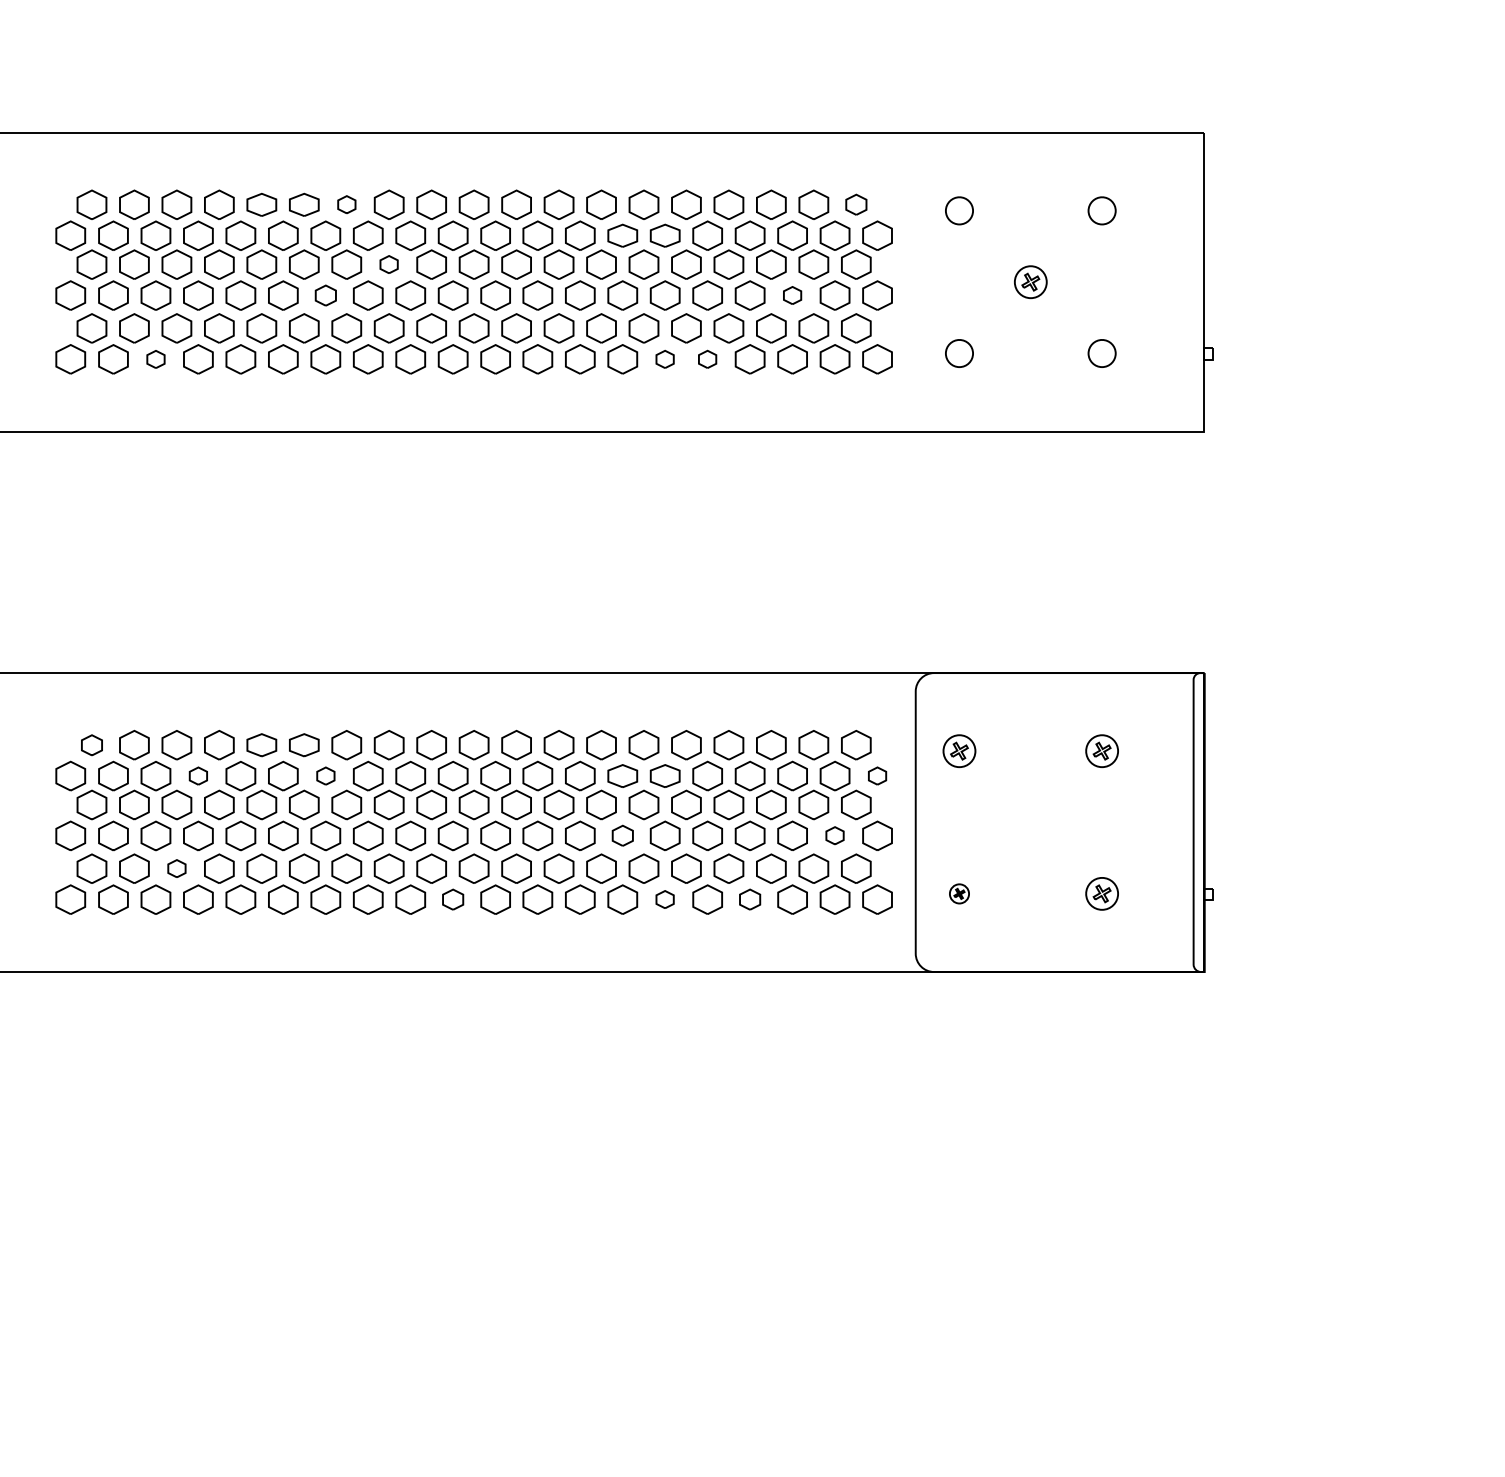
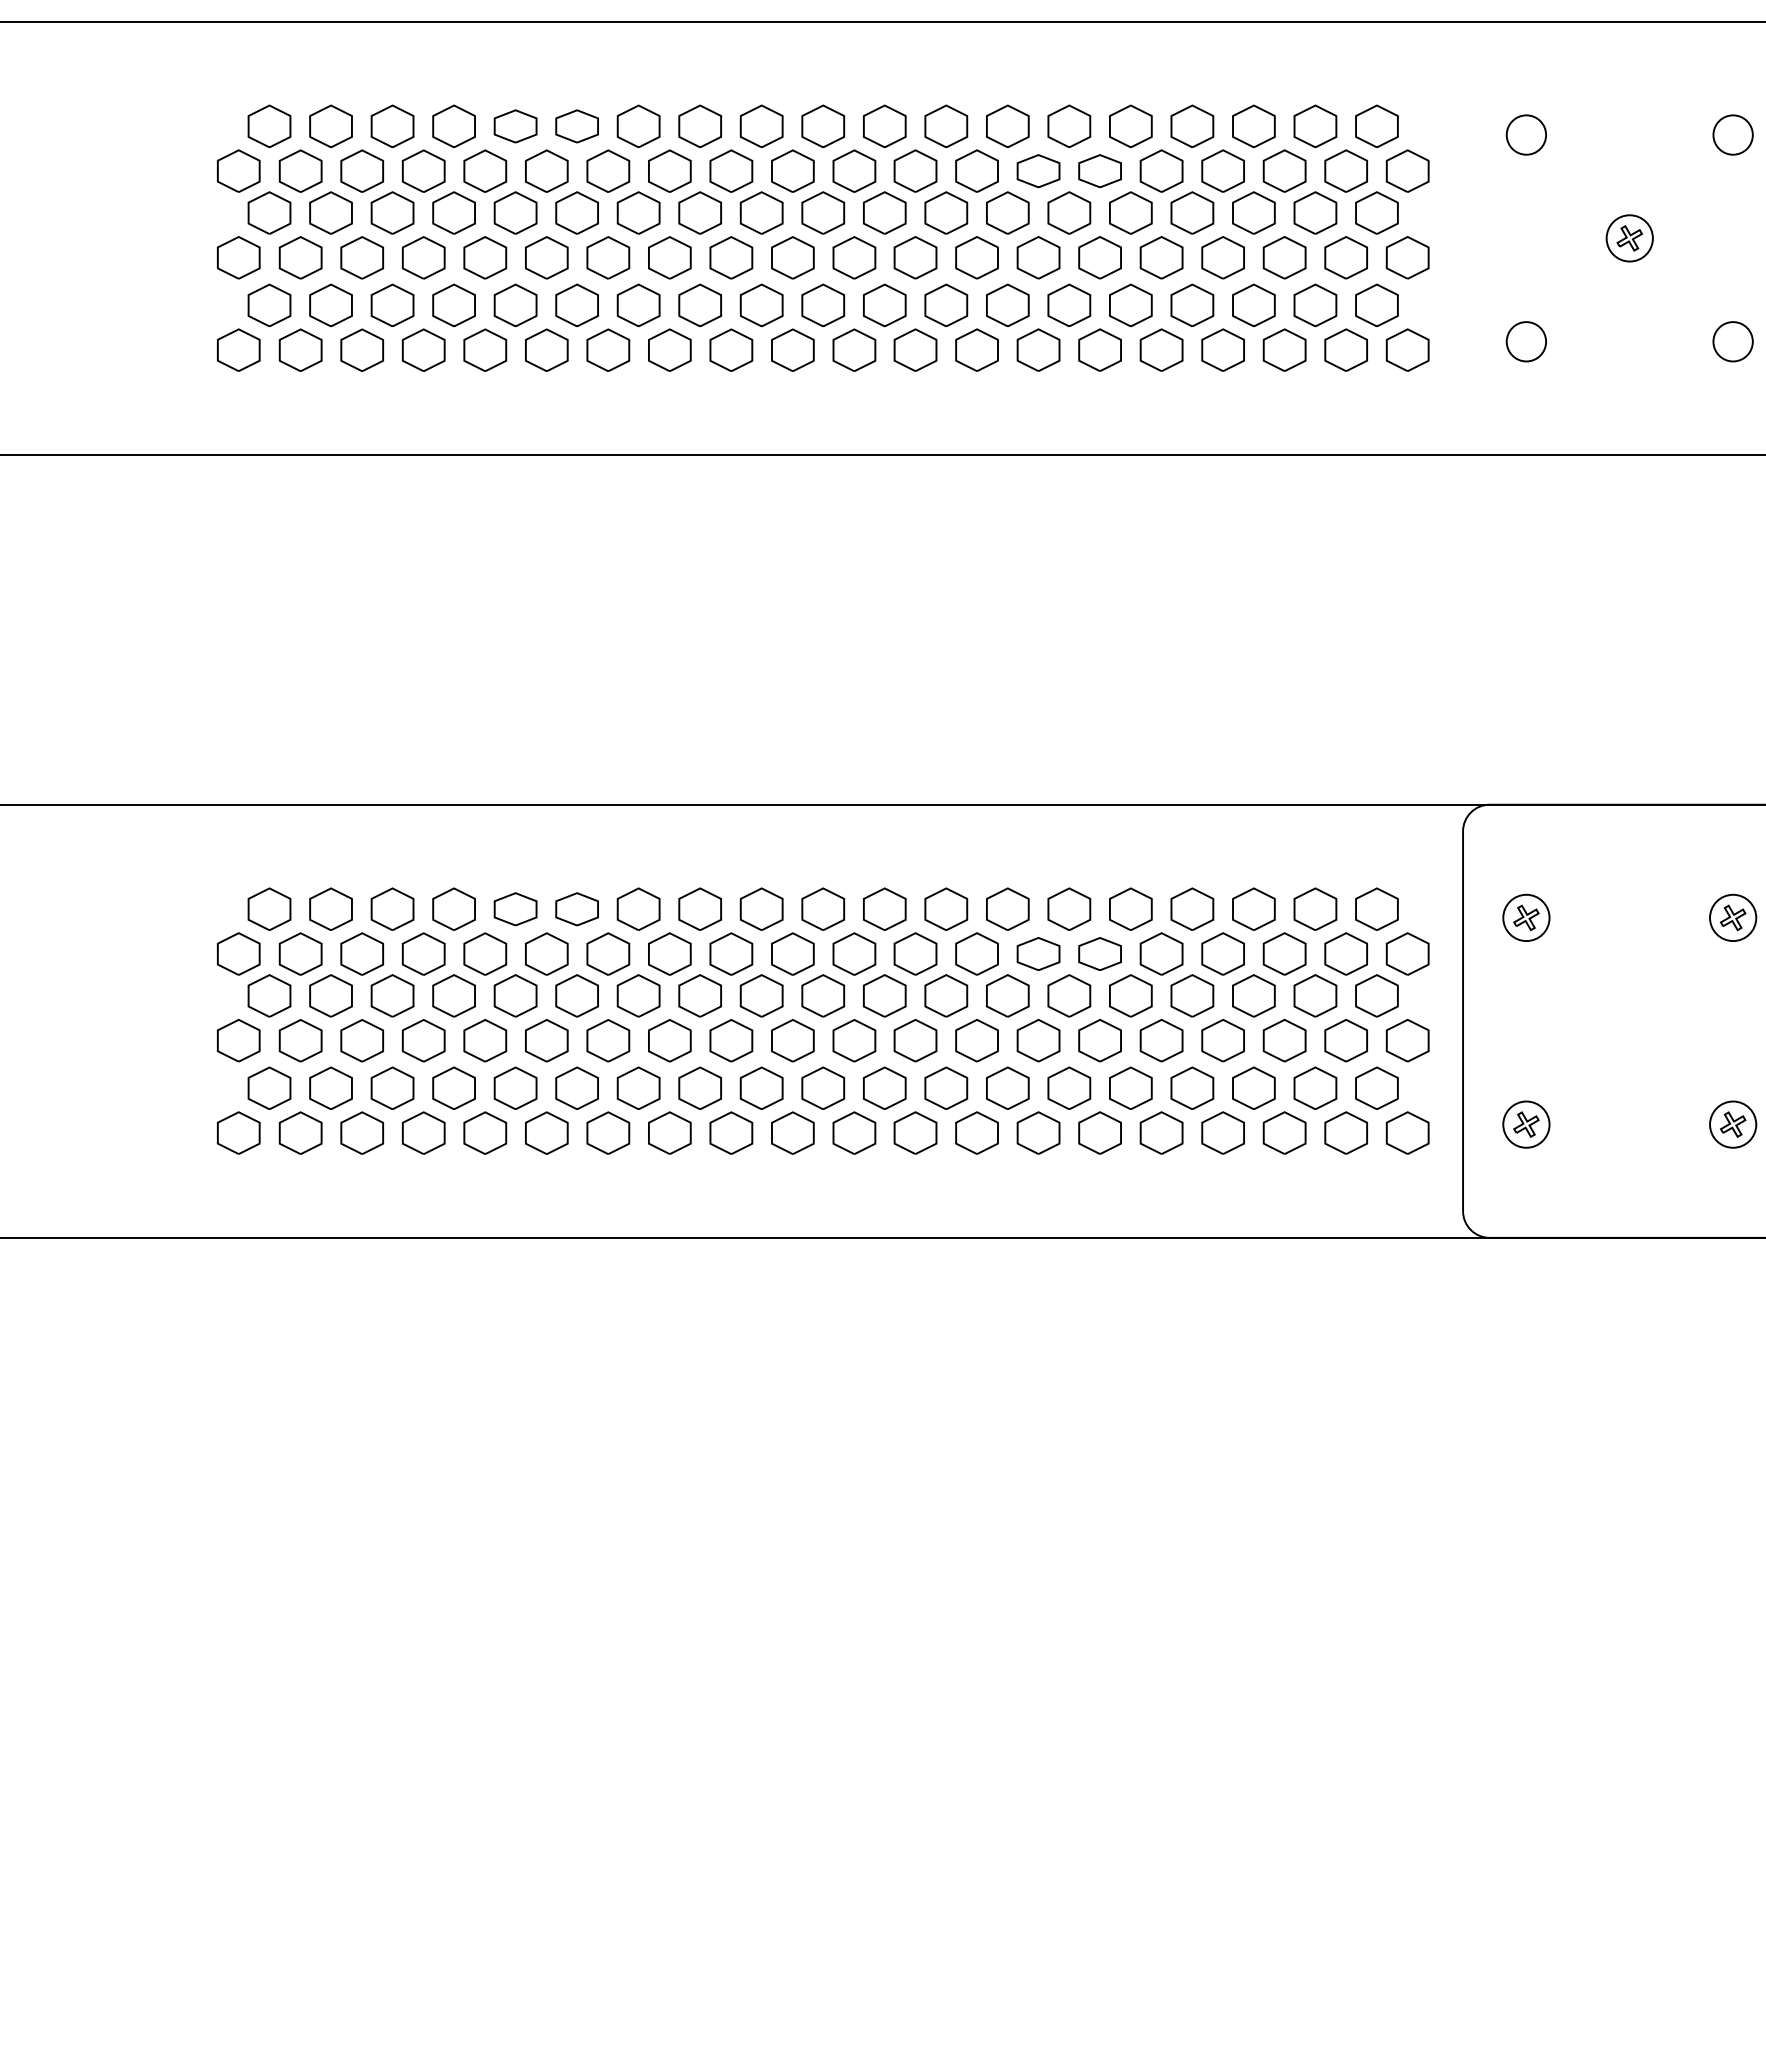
part: (346, 204) -> (638, 125), size x1.67
part: (856, 204) -> (1377, 125), size x1.43
part: (388, 264) -> (699, 212), size x1.67
part: (325, 295) -> (607, 257), size x1.43
part: (792, 295) -> (1284, 257), size x1.67
part: (155, 359) -> (361, 350), size x1.67
part: (664, 359) -> (1099, 350), size x1.67
part: (707, 359) -> (1161, 350), size x1.67
part: (91, 745) -> (268, 909), size x1.43
part: (198, 775) -> (423, 953), size x1.67
part: (325, 775) -> (607, 953), size x1.67
part: (877, 775) -> (1407, 953), size x1.67
part: (622, 835) -> (1038, 1040), size x1.43
part: (834, 835) -> (1345, 1040), size x1.67
part: (176, 868) -> (391, 1087), size x1.67
part: (959, 893) -> (1526, 1124), size x1.67
part: (452, 899) -> (791, 1132), size x1.43
part: (664, 899) -> (1099, 1132), size x1.67
part: (749, 899) -> (1222, 1132), size x1.43

